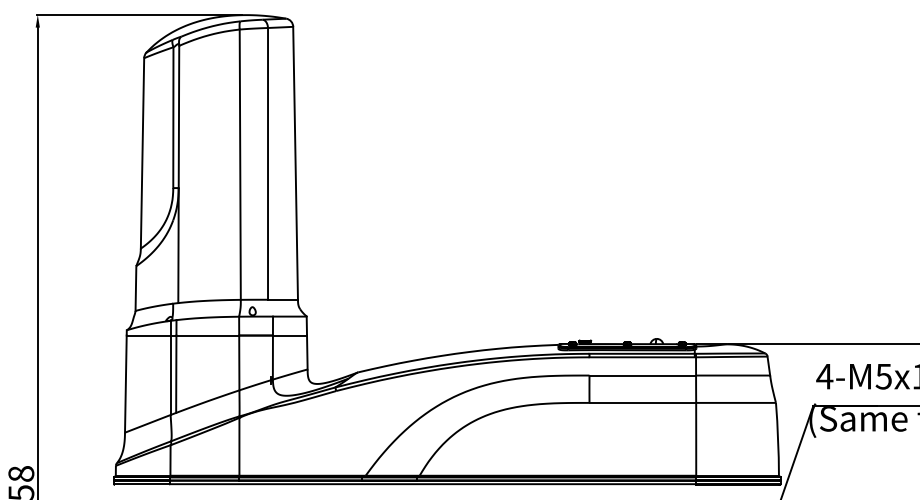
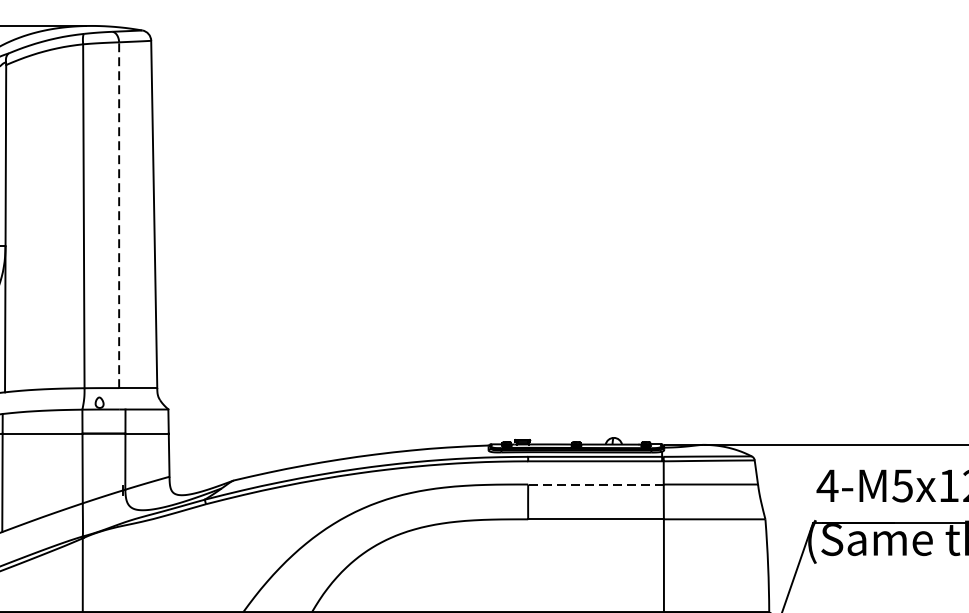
line: (268, 163) -> (119, 214), solid -> dashed
line: (642, 375) -> (595, 484), solid -> dashed

